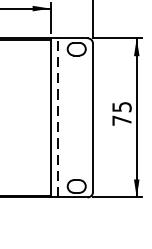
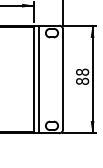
text: (121, 113) -> (82, 76), 75 -> 88
line: (58, 117) -> (39, 79), dashed -> solid

